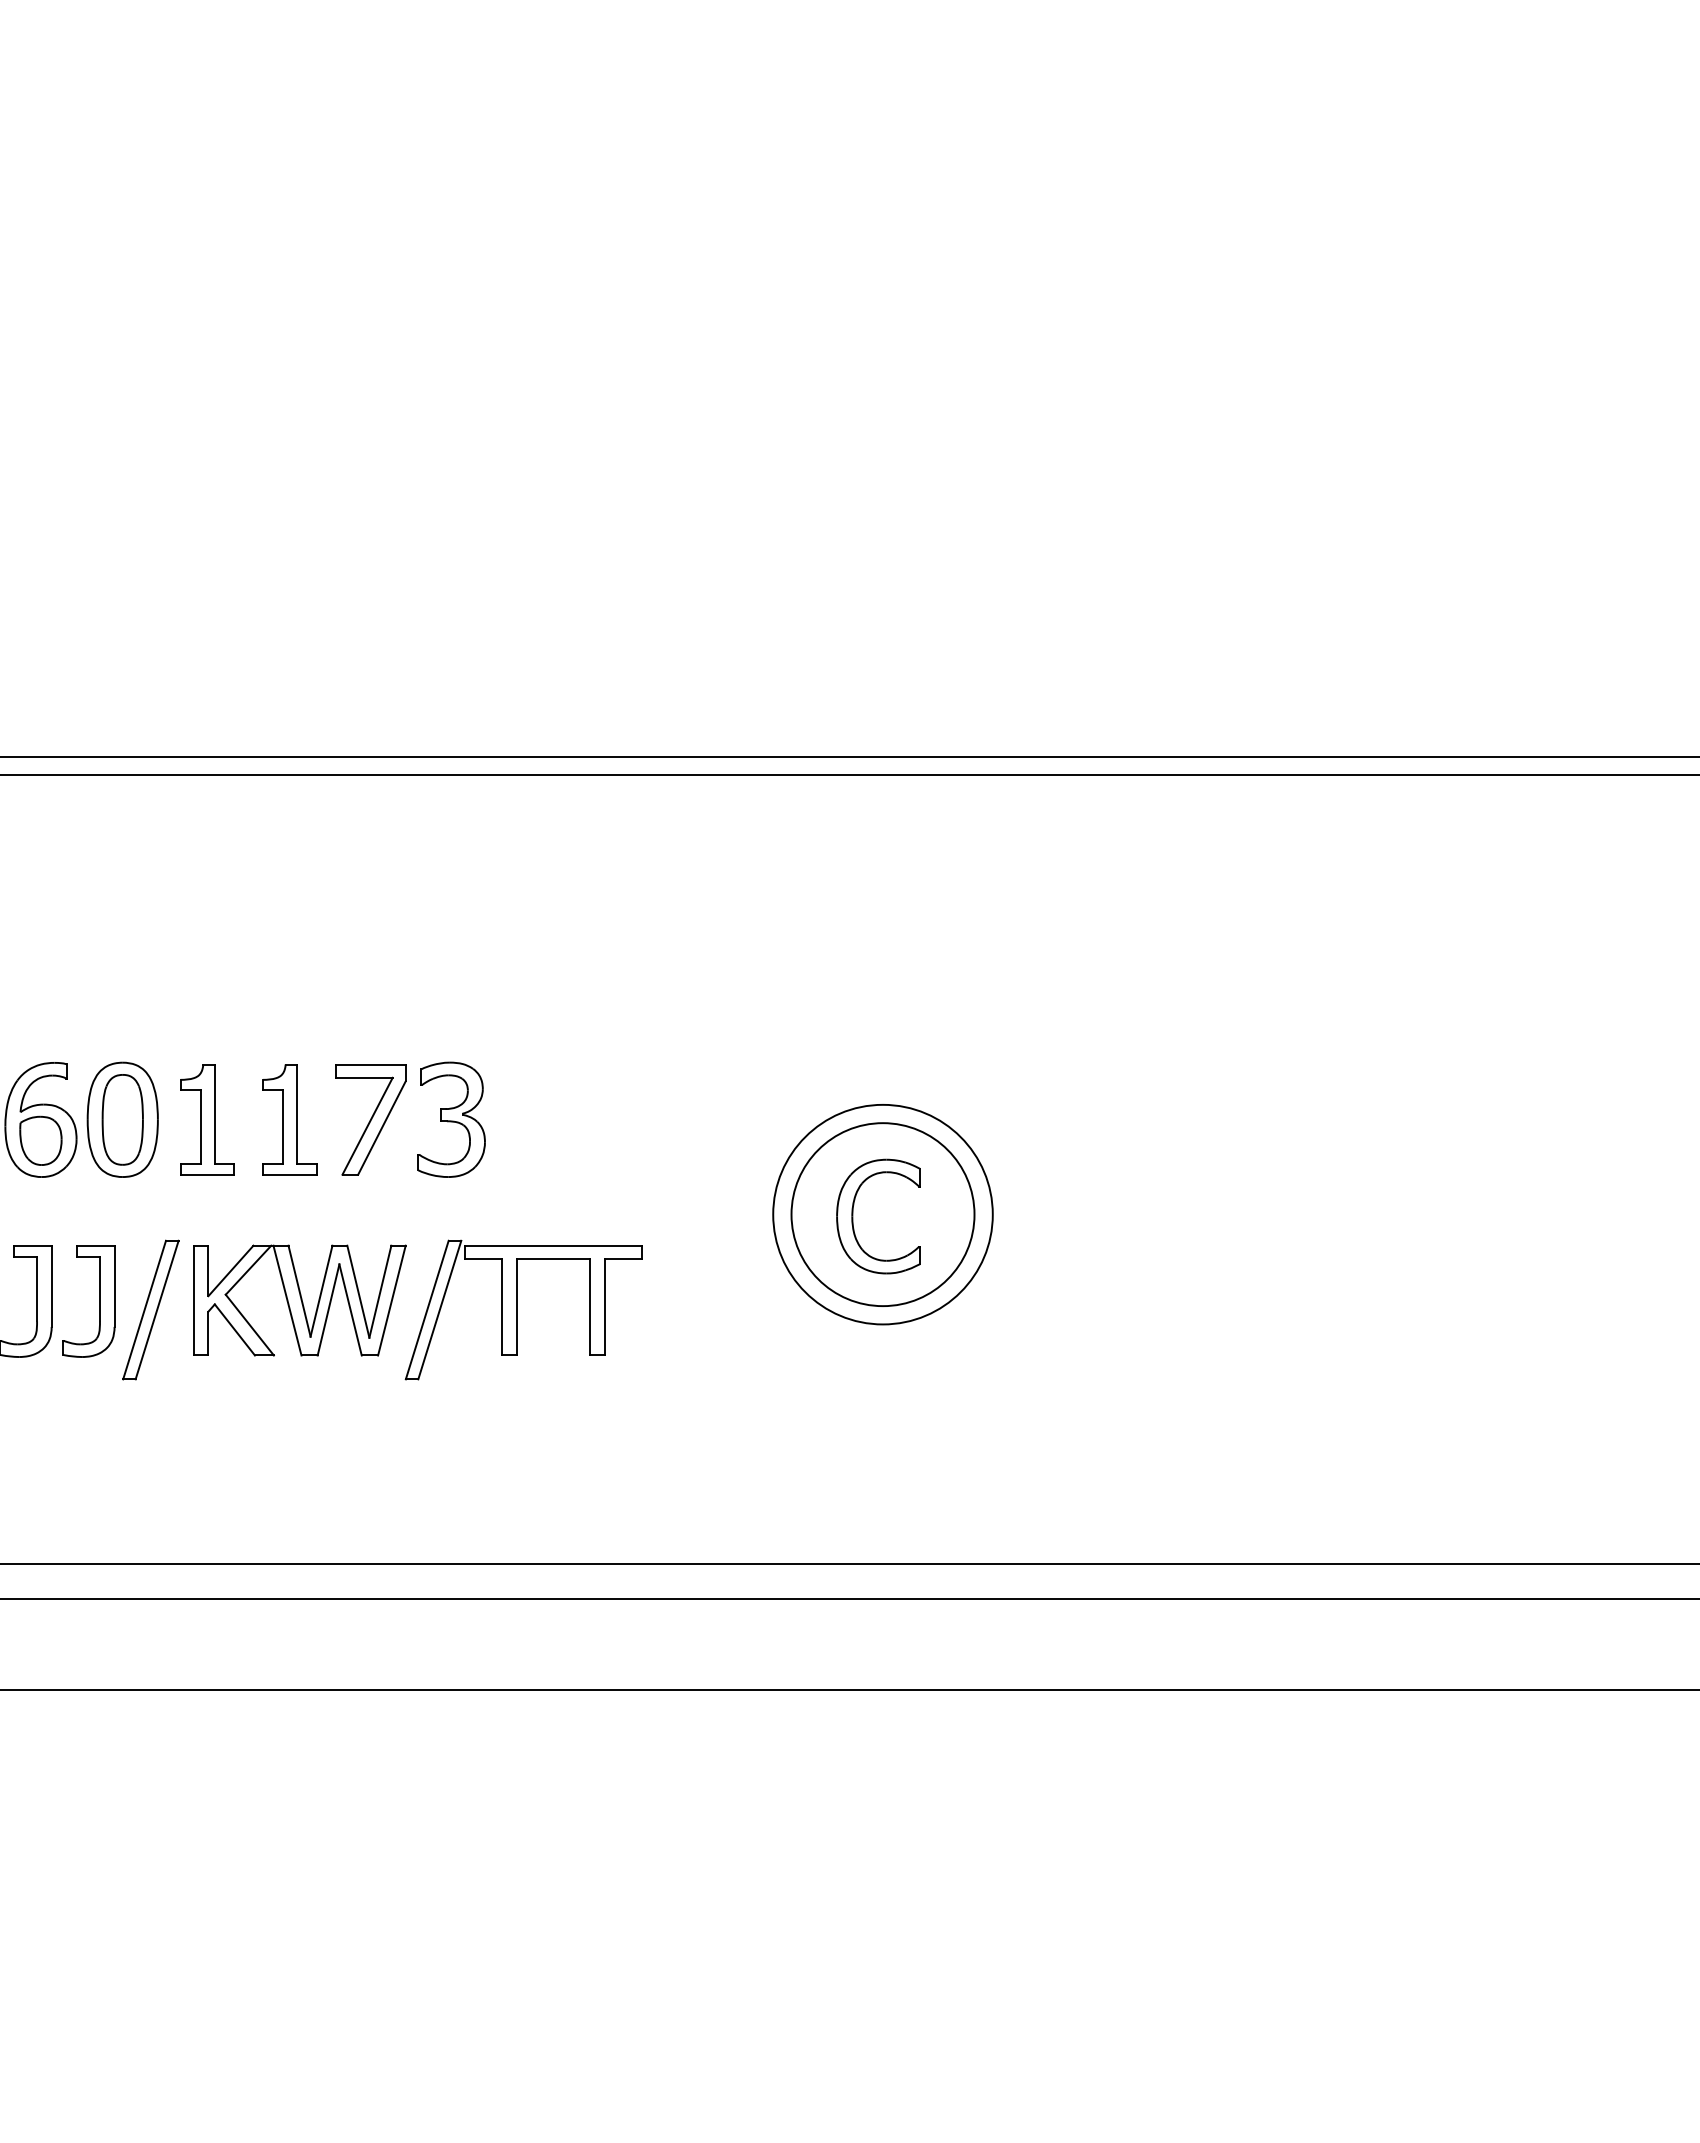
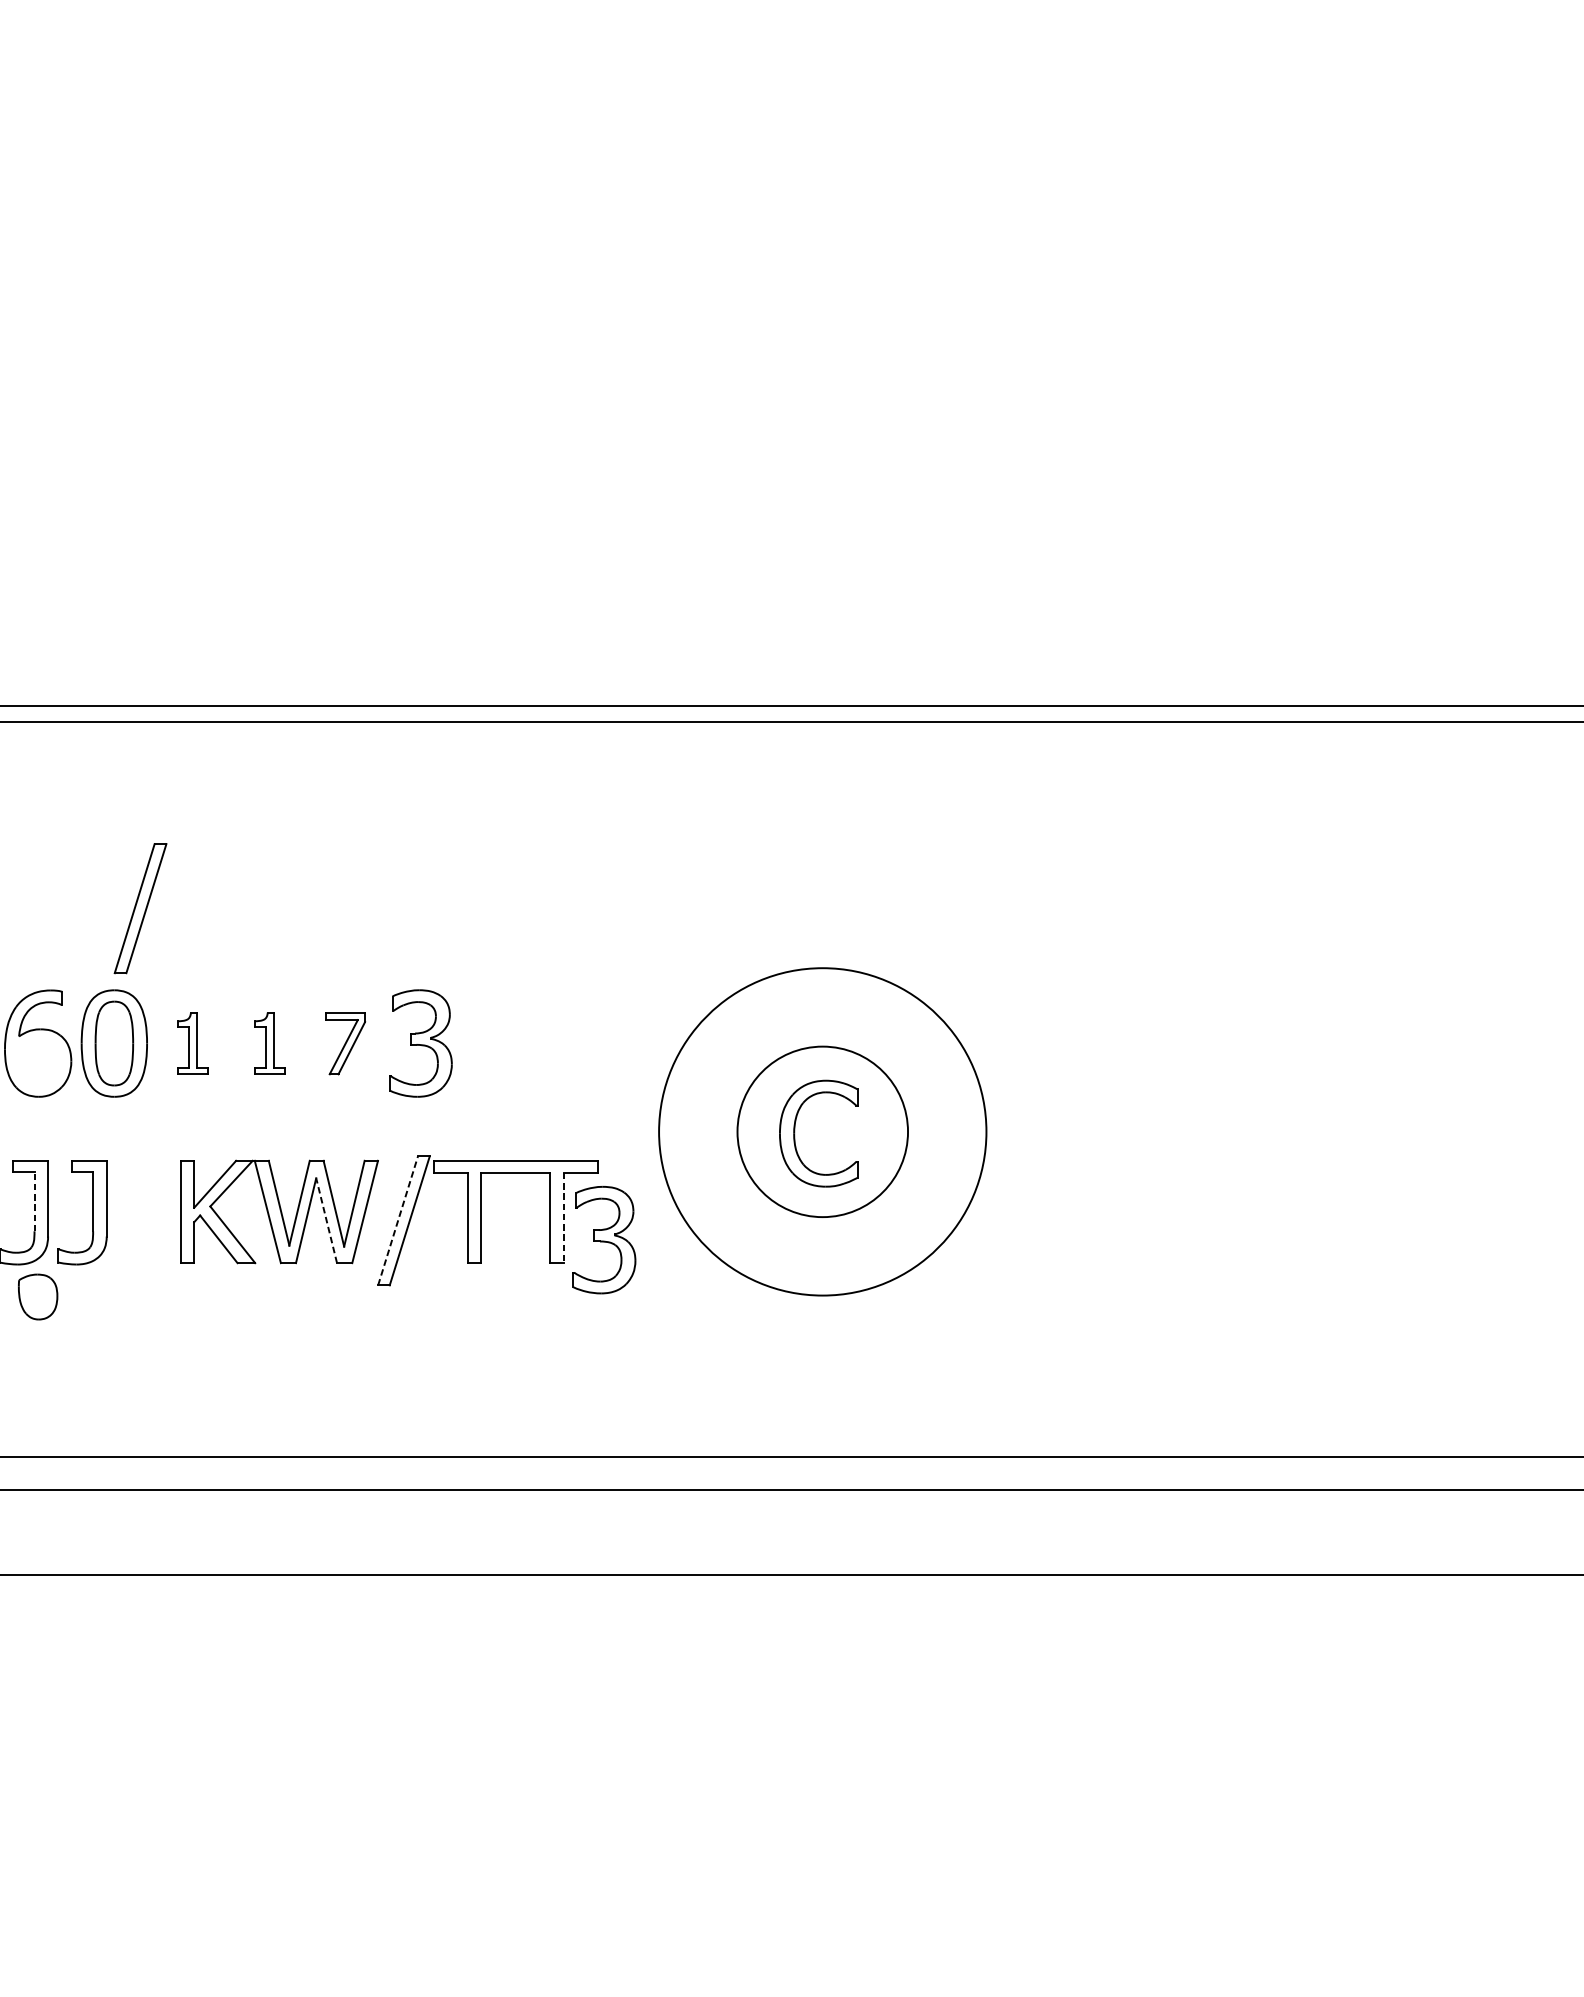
part: (207, 1119) -> (193, 1043), size x0.6
part: (289, 1119) -> (269, 1043), size x0.6
part: (370, 1119) -> (345, 1043), size x0.6
part: (40, 1140) -> (37, 1296), moved
circle: (882, 1214) -> (822, 1131), size x1.6
line: (37, 1289) -> (34, 1201), solid -> dashed
line: (604, 1307) -> (563, 1218), solid -> dashed
part: (150, 1309) -> (140, 908), moved
line: (350, 1309) -> (326, 1220), solid -> dashed
line: (427, 1310) -> (398, 1221), solid -> dashed
part: (648, 1330) -> (604, 1239), added

